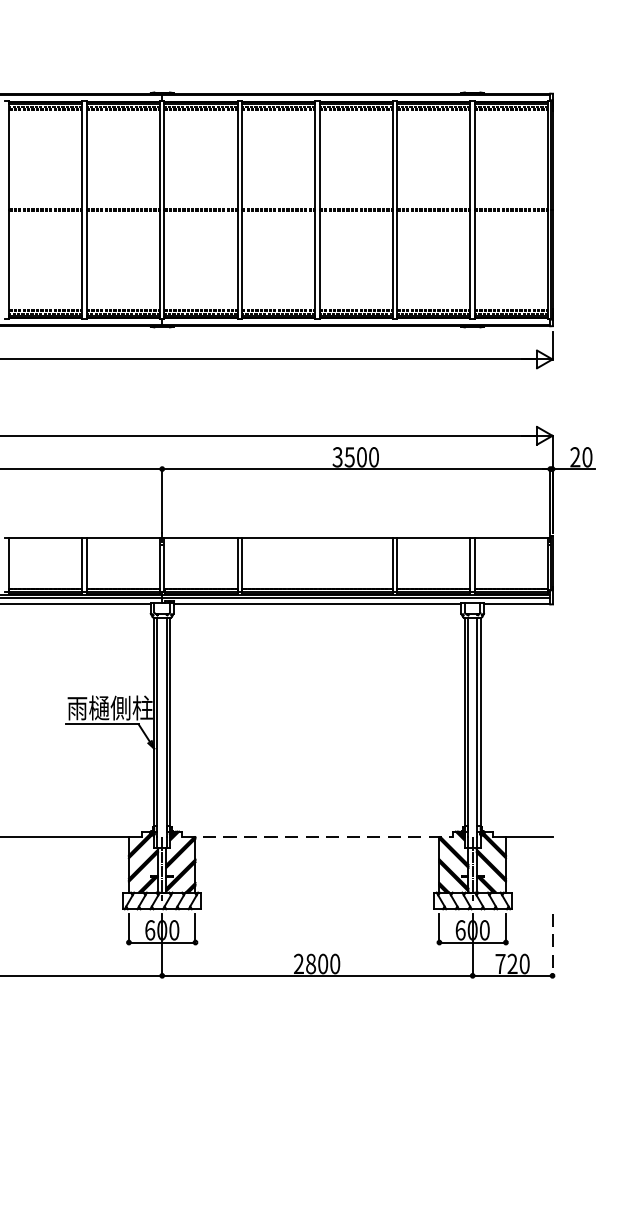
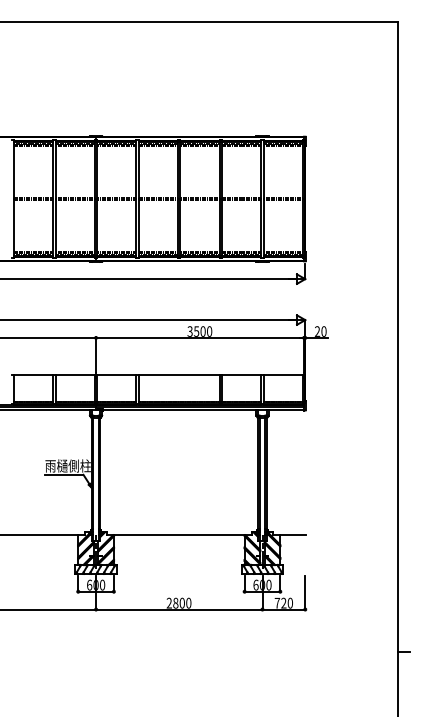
line: (317, 837) -> (179, 535), dashed -> solid
line: (552, 944) -> (305, 592), dashed -> solid

